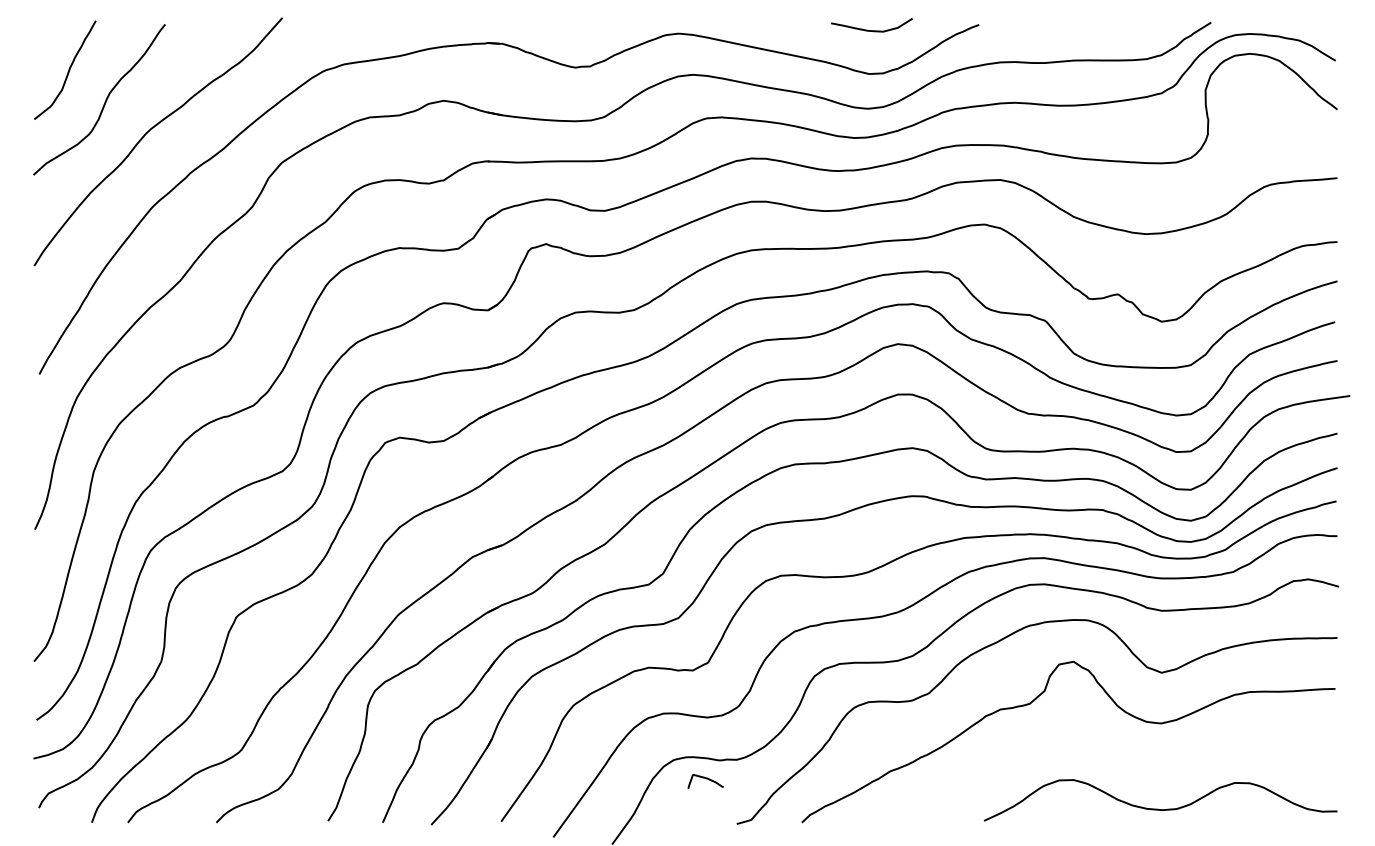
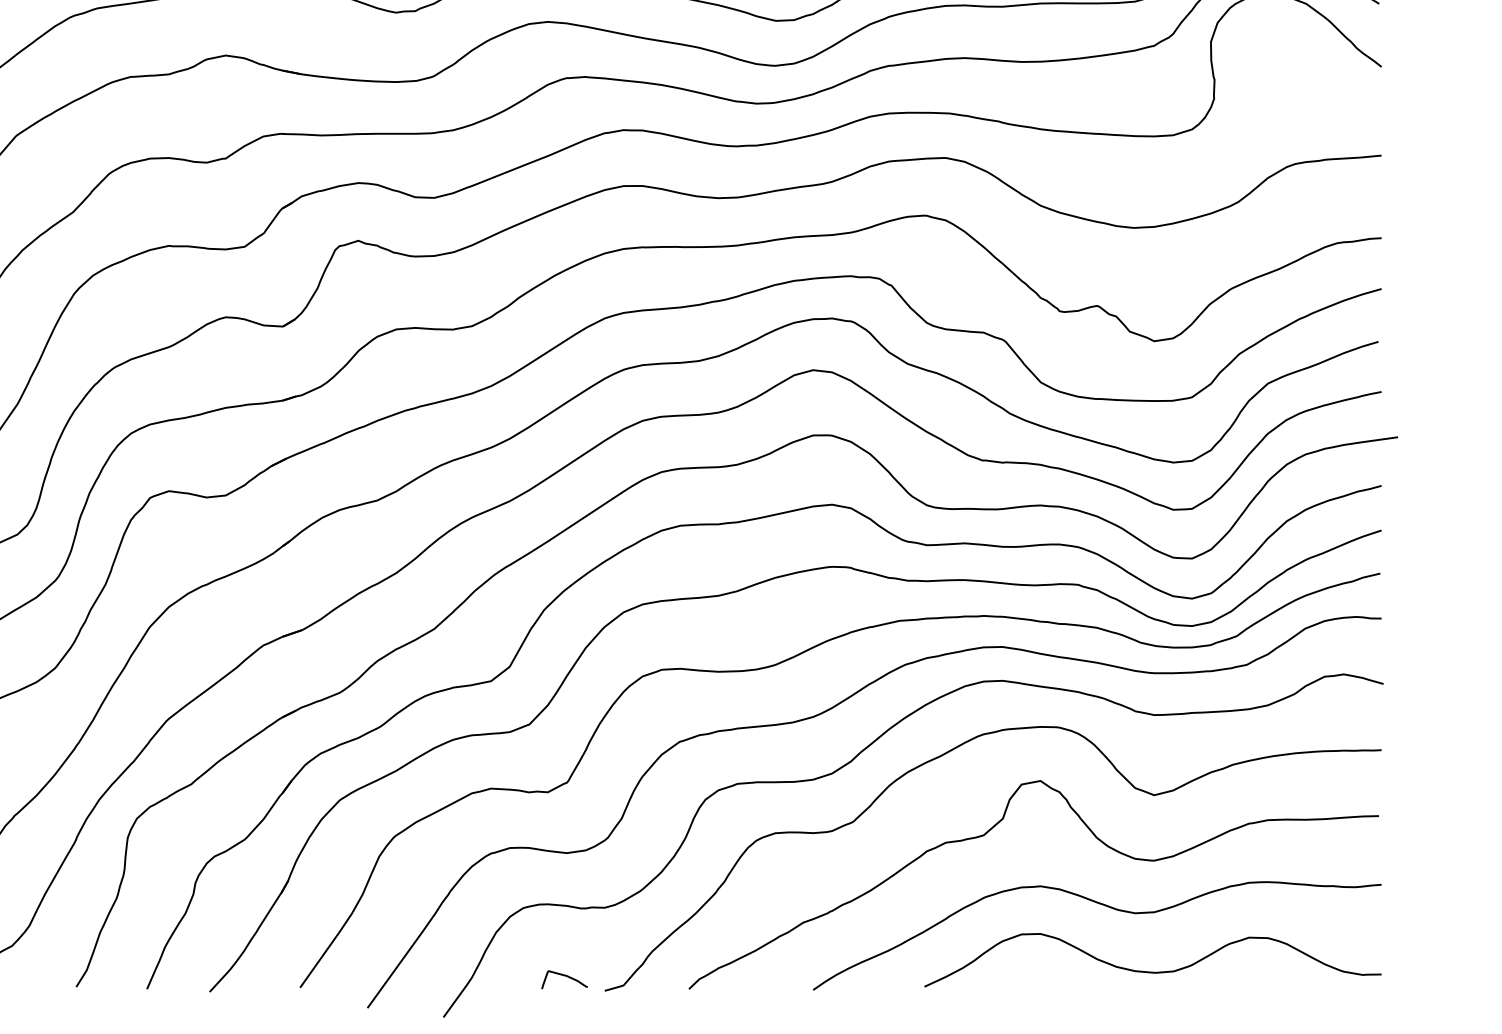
curve: (1124, 759) -> (1106, 907), added
curve: (706, 779) -> (565, 977), moved

